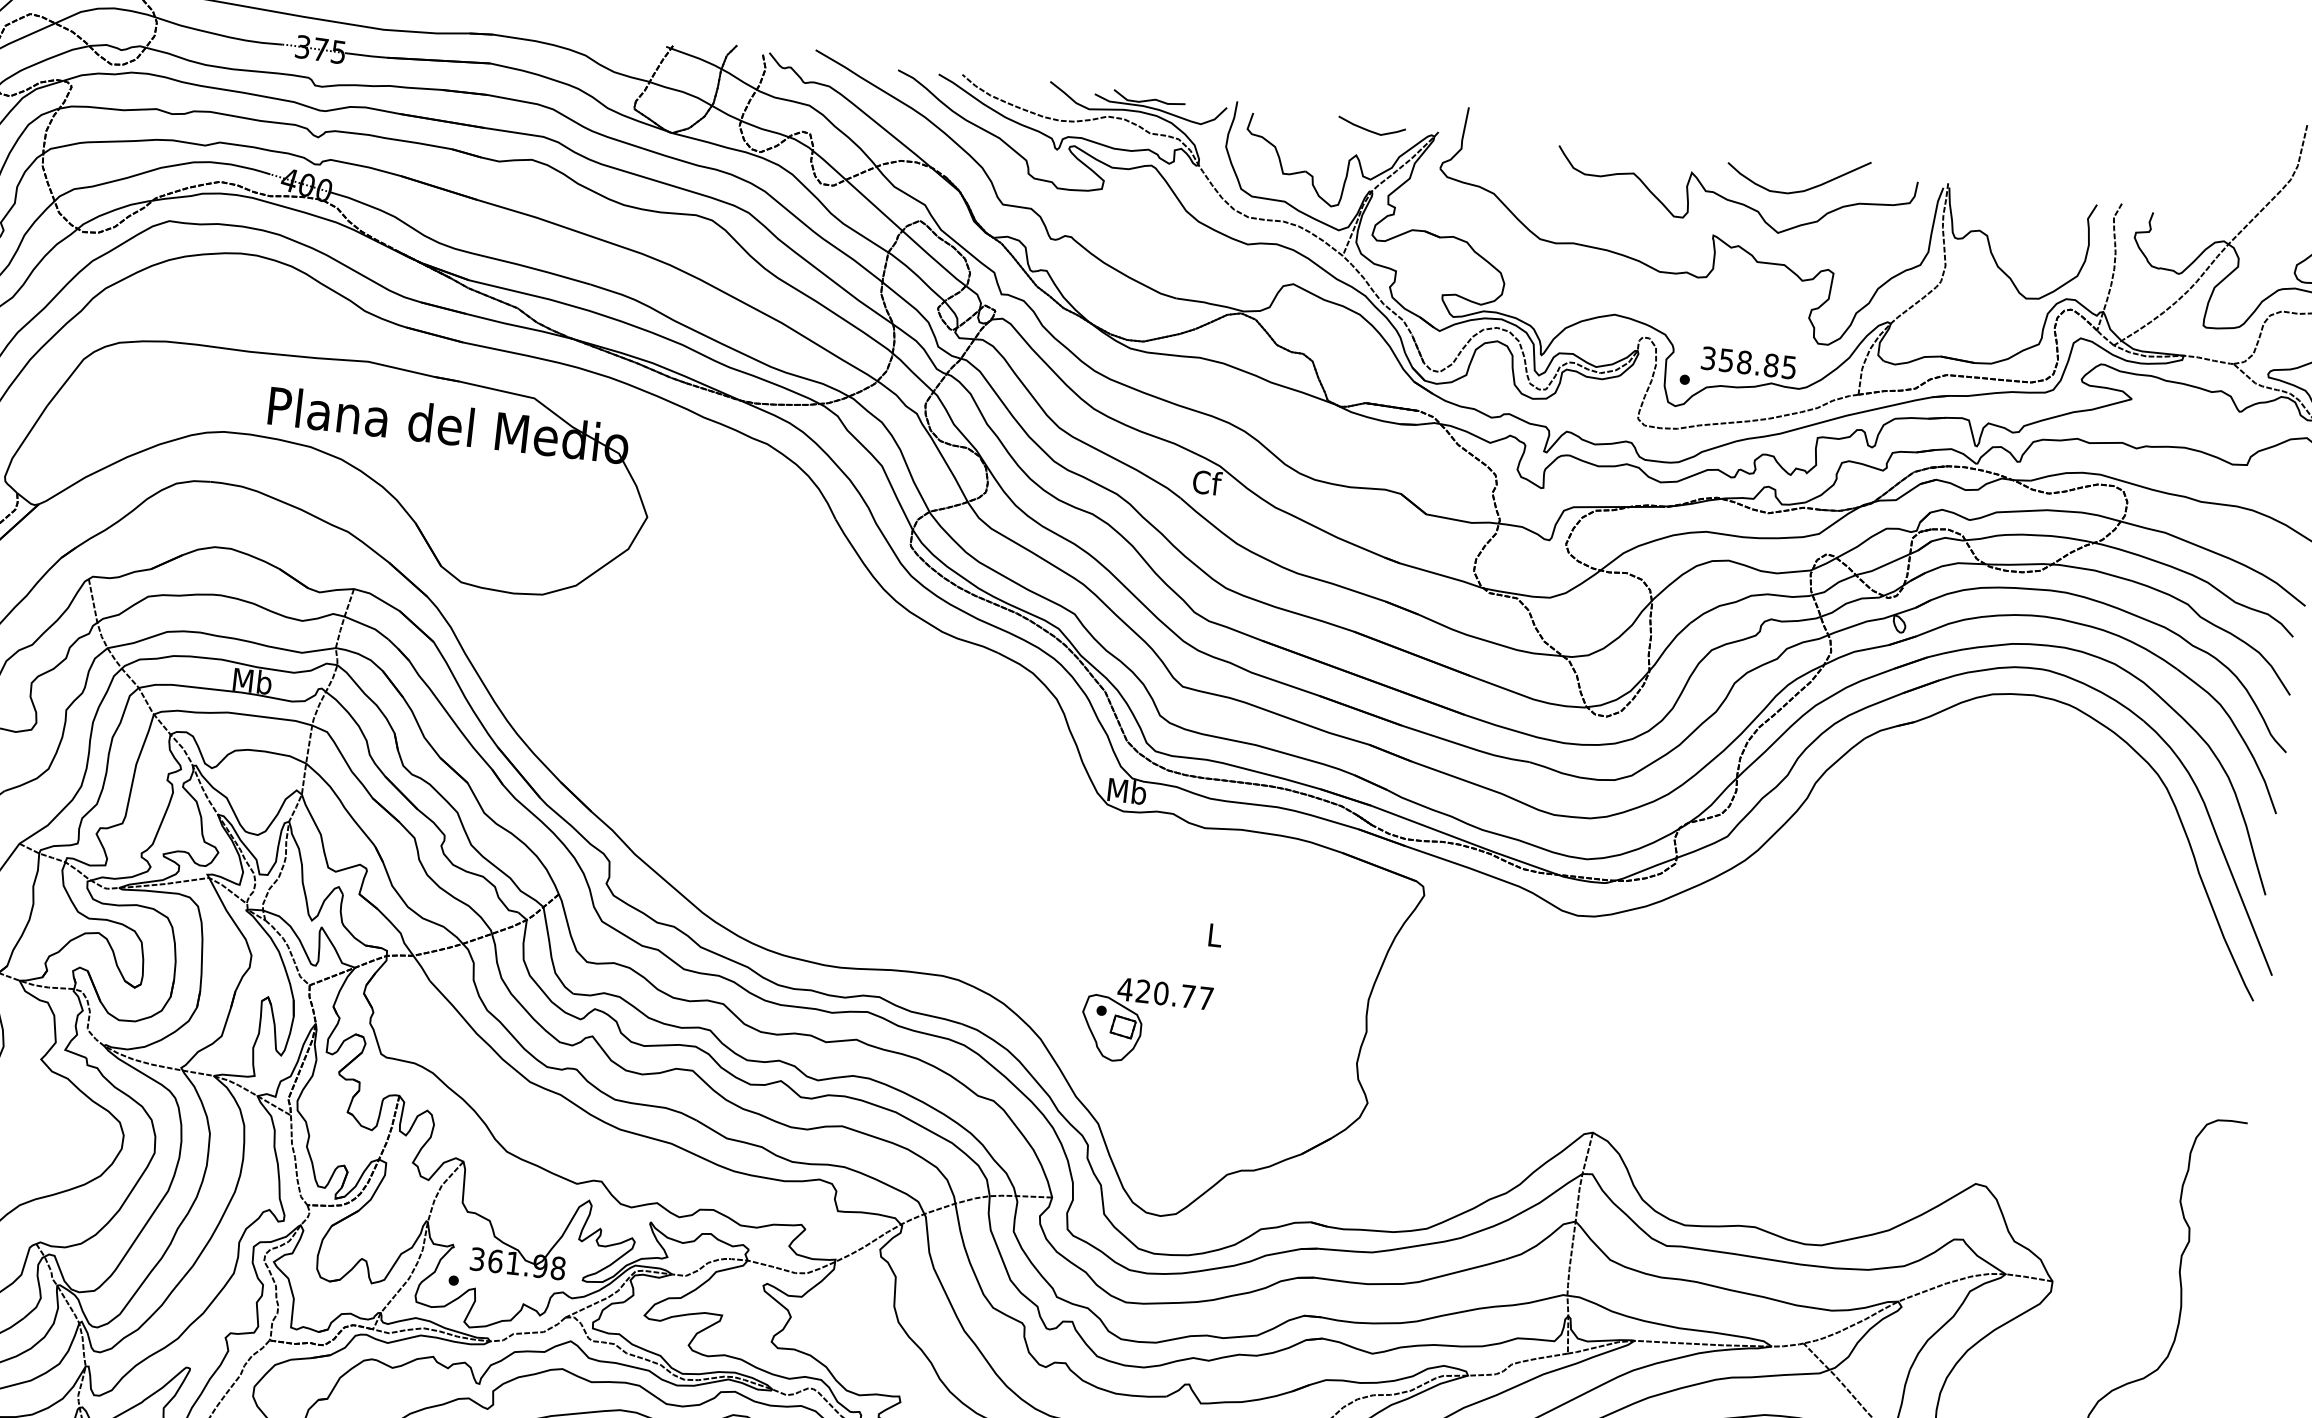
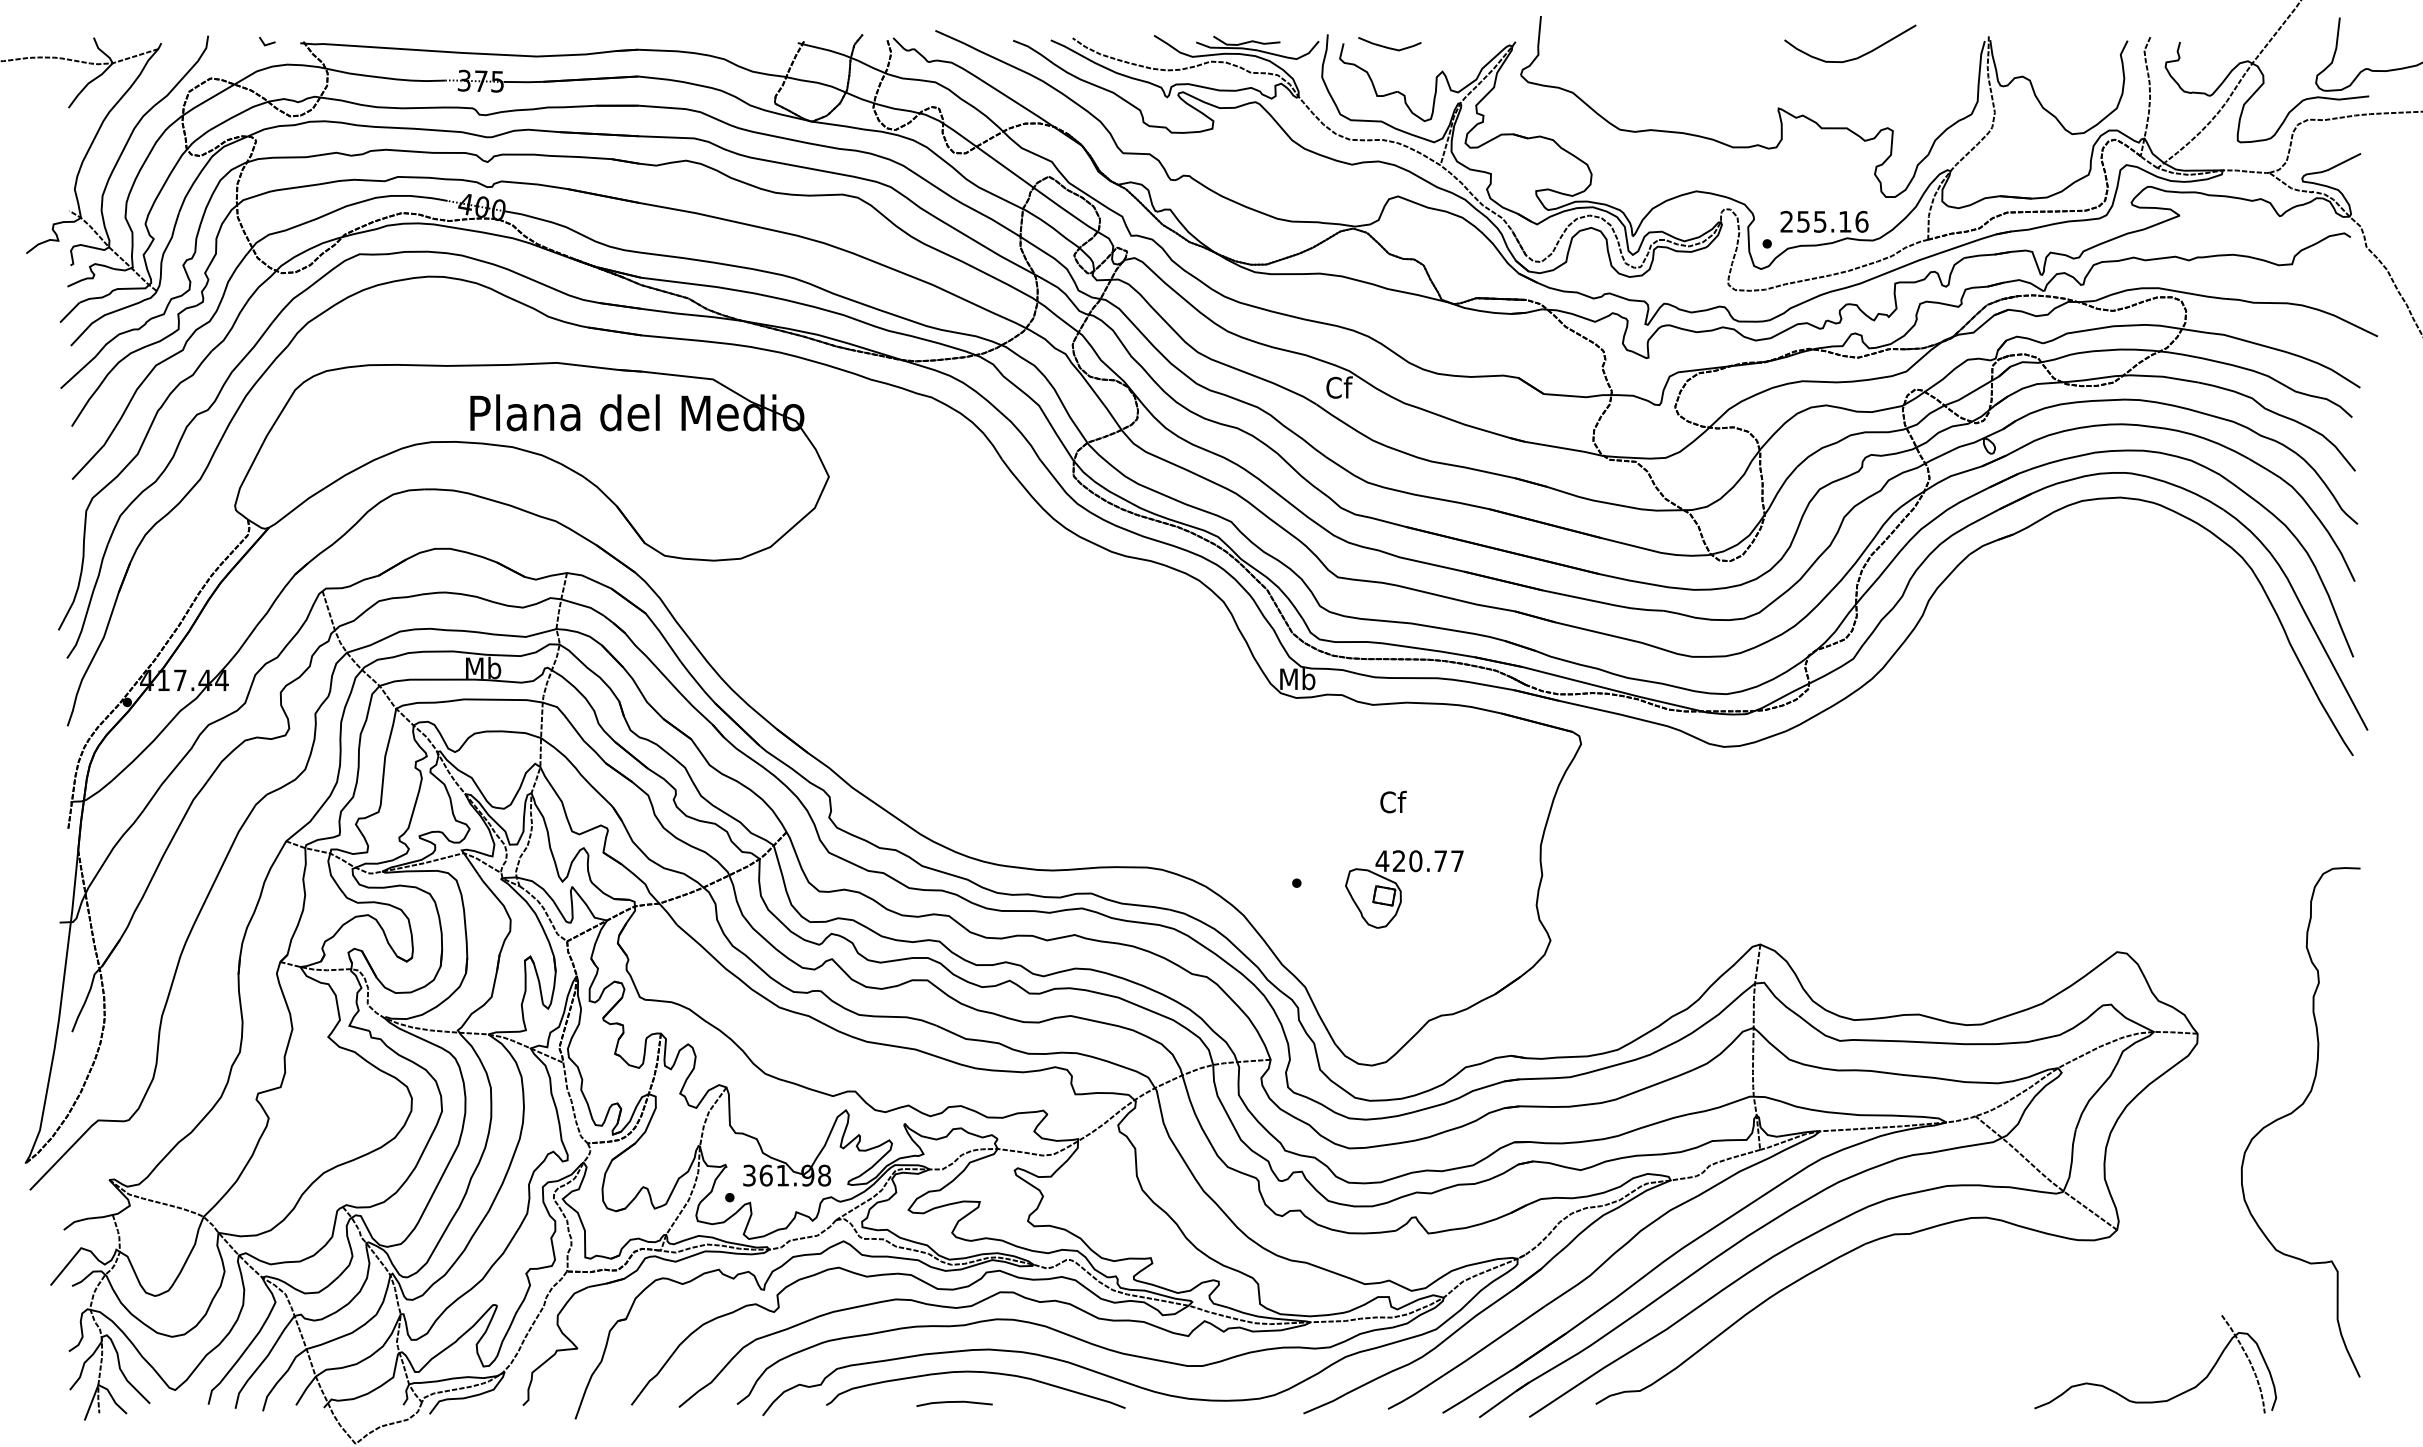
curve: (1368, 129) -> (1387, 46), moved
curve: (1734, 200) -> (1794, 74), removed
text: (1749, 362) -> (1824, 221), 358.85 -> 255.16
text: (1215, 934) -> (1393, 801), L -> Cf
part: (1145, 1022) -> (1404, 889), moved

